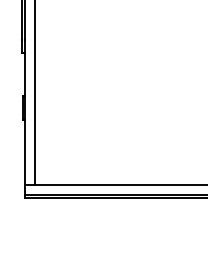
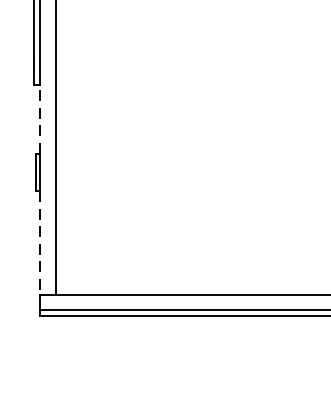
line: (25, 74) -> (40, 118), solid -> dashed
line: (25, 152) -> (40, 243), solid -> dashed

